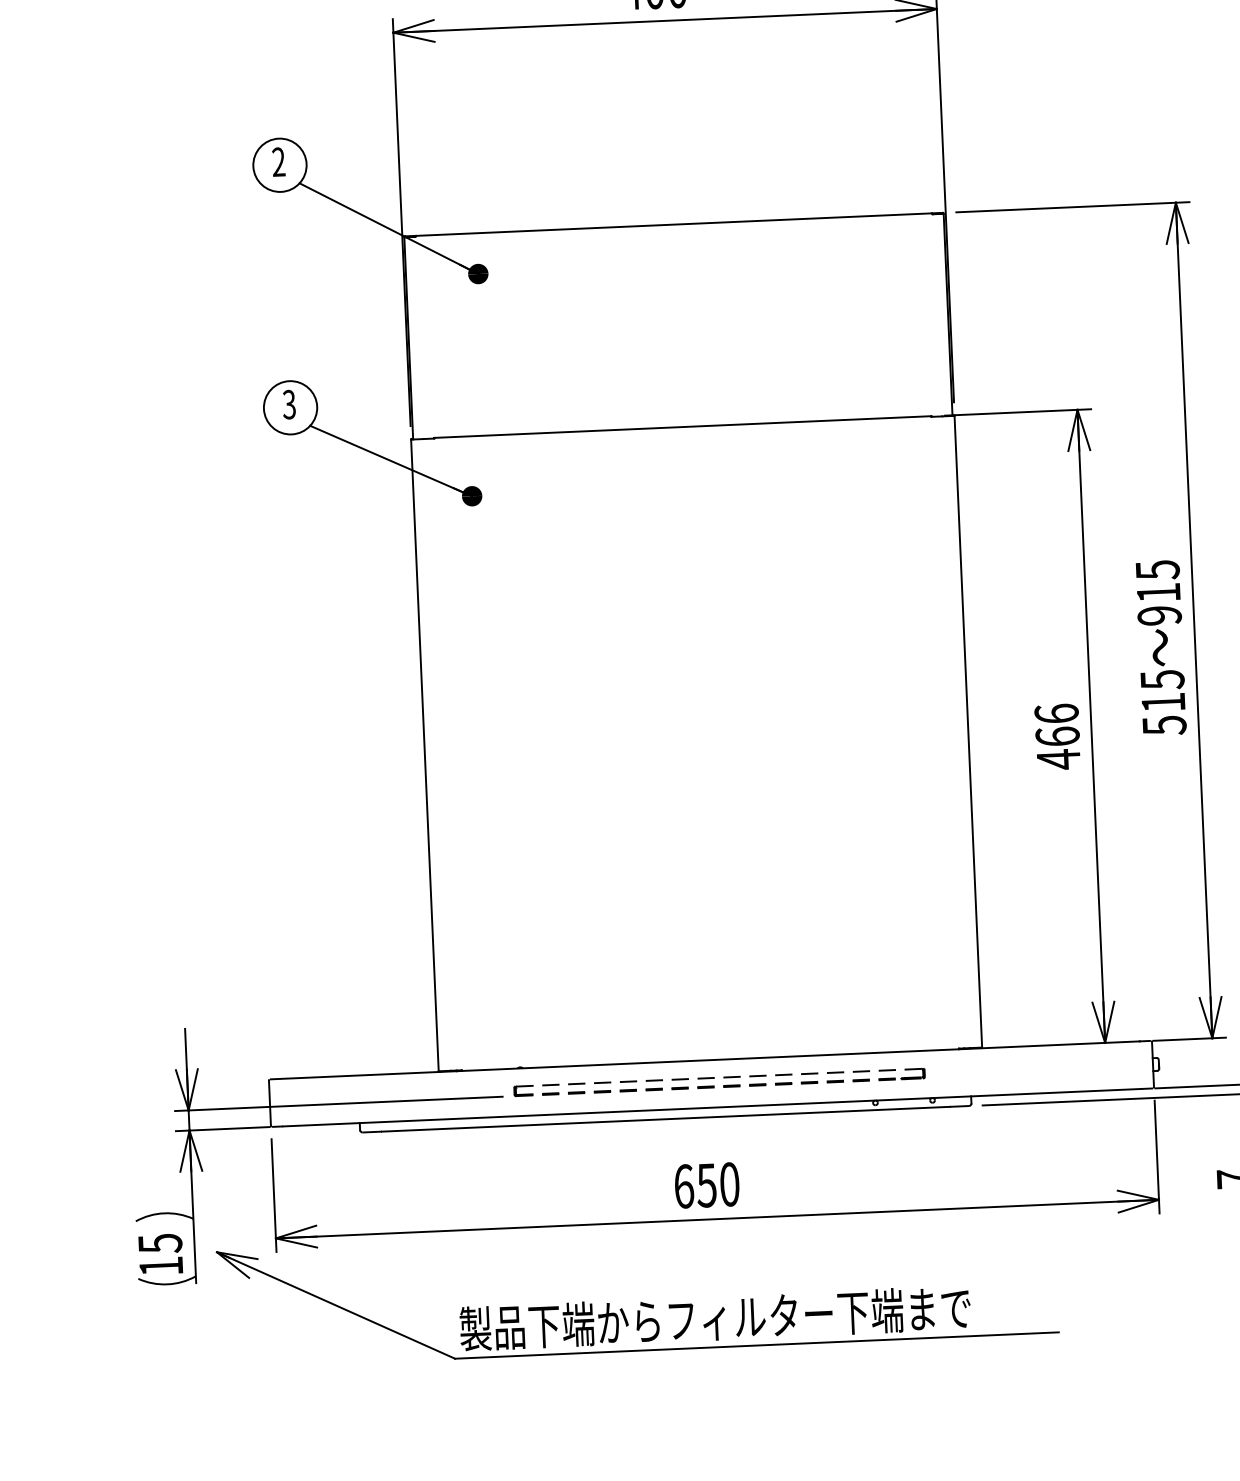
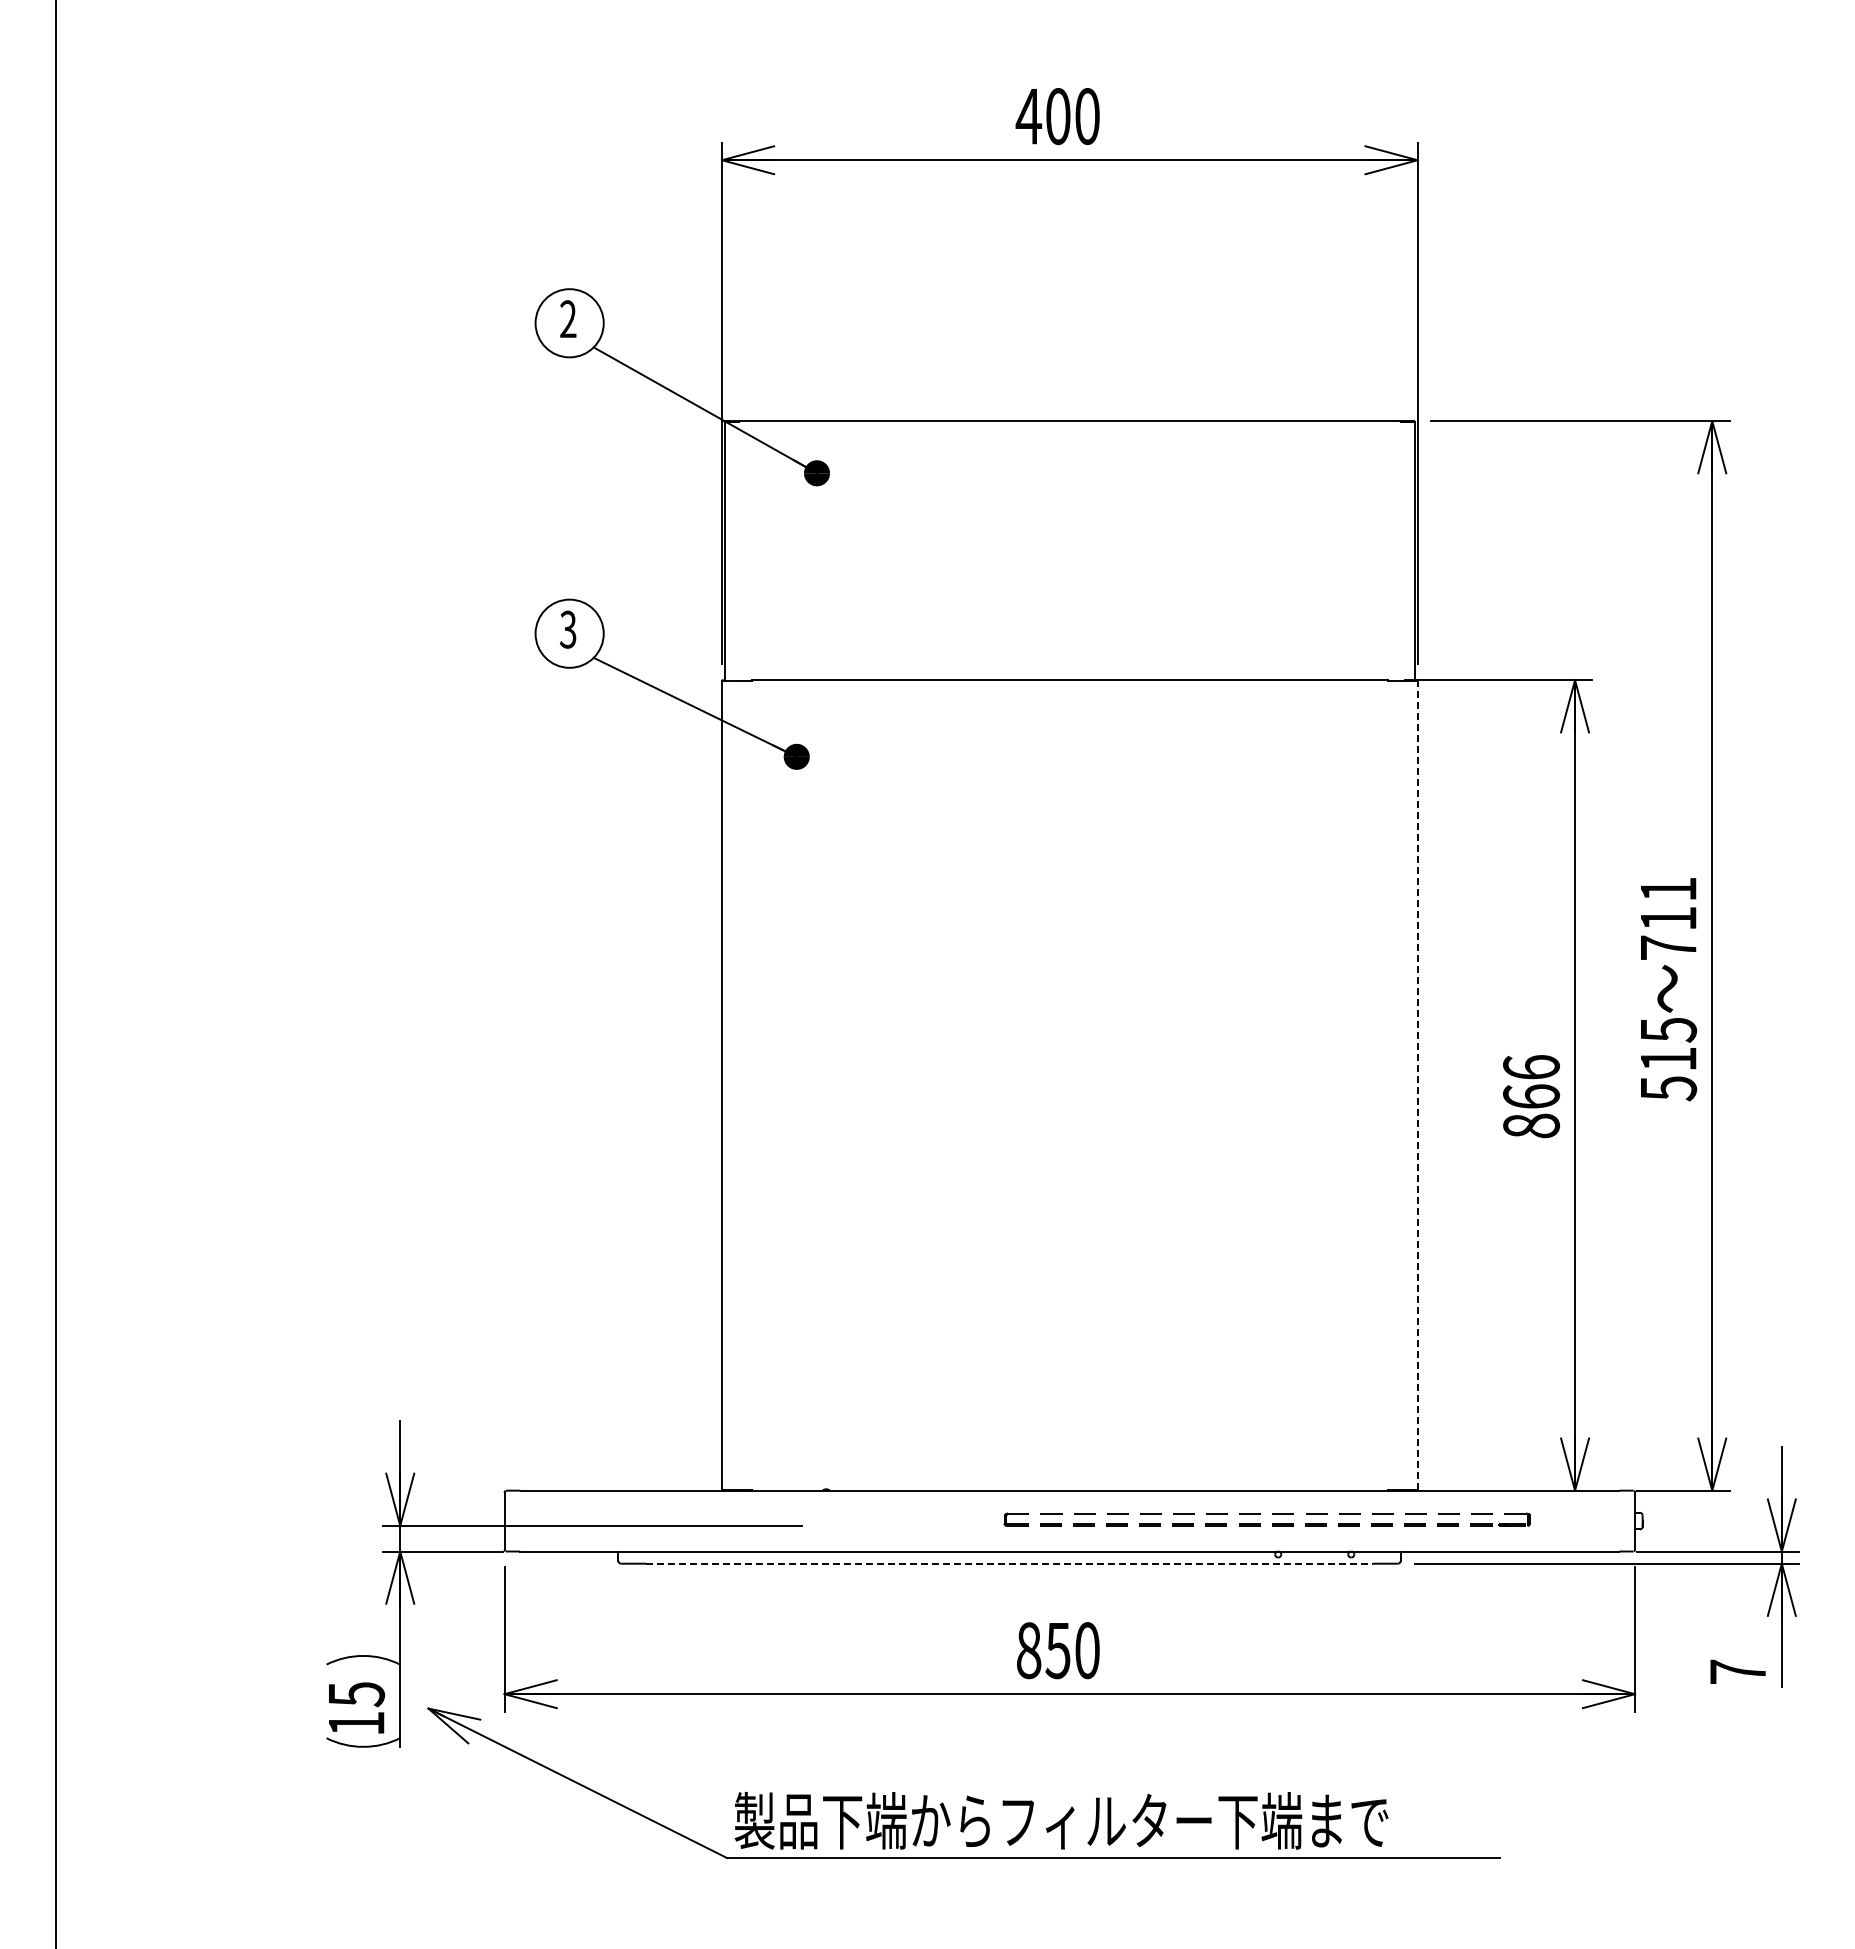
text: (1158, 592) -> (1668, 918), 915 -> 711
line: (968, 731) -> (1417, 1084), solid -> dashed
text: (1058, 759) -> (1531, 1126), 466 -> 866
part: (714, 1085) -> (1260, 1523), moved
line: (666, 1119) -> (1010, 1563), solid -> dashed
text: (684, 1186) -> (1029, 1650), 650 -> 850

